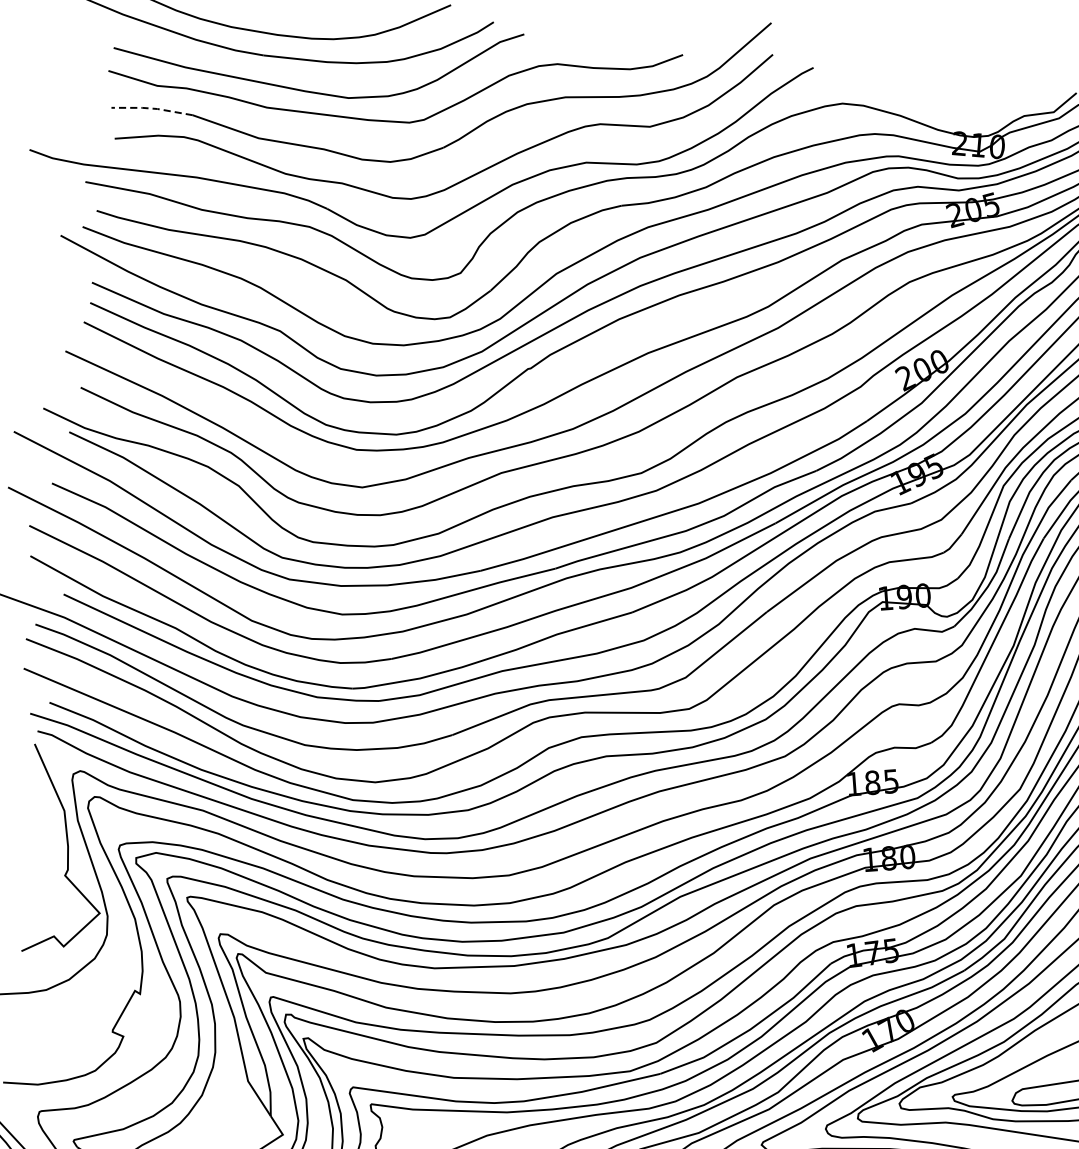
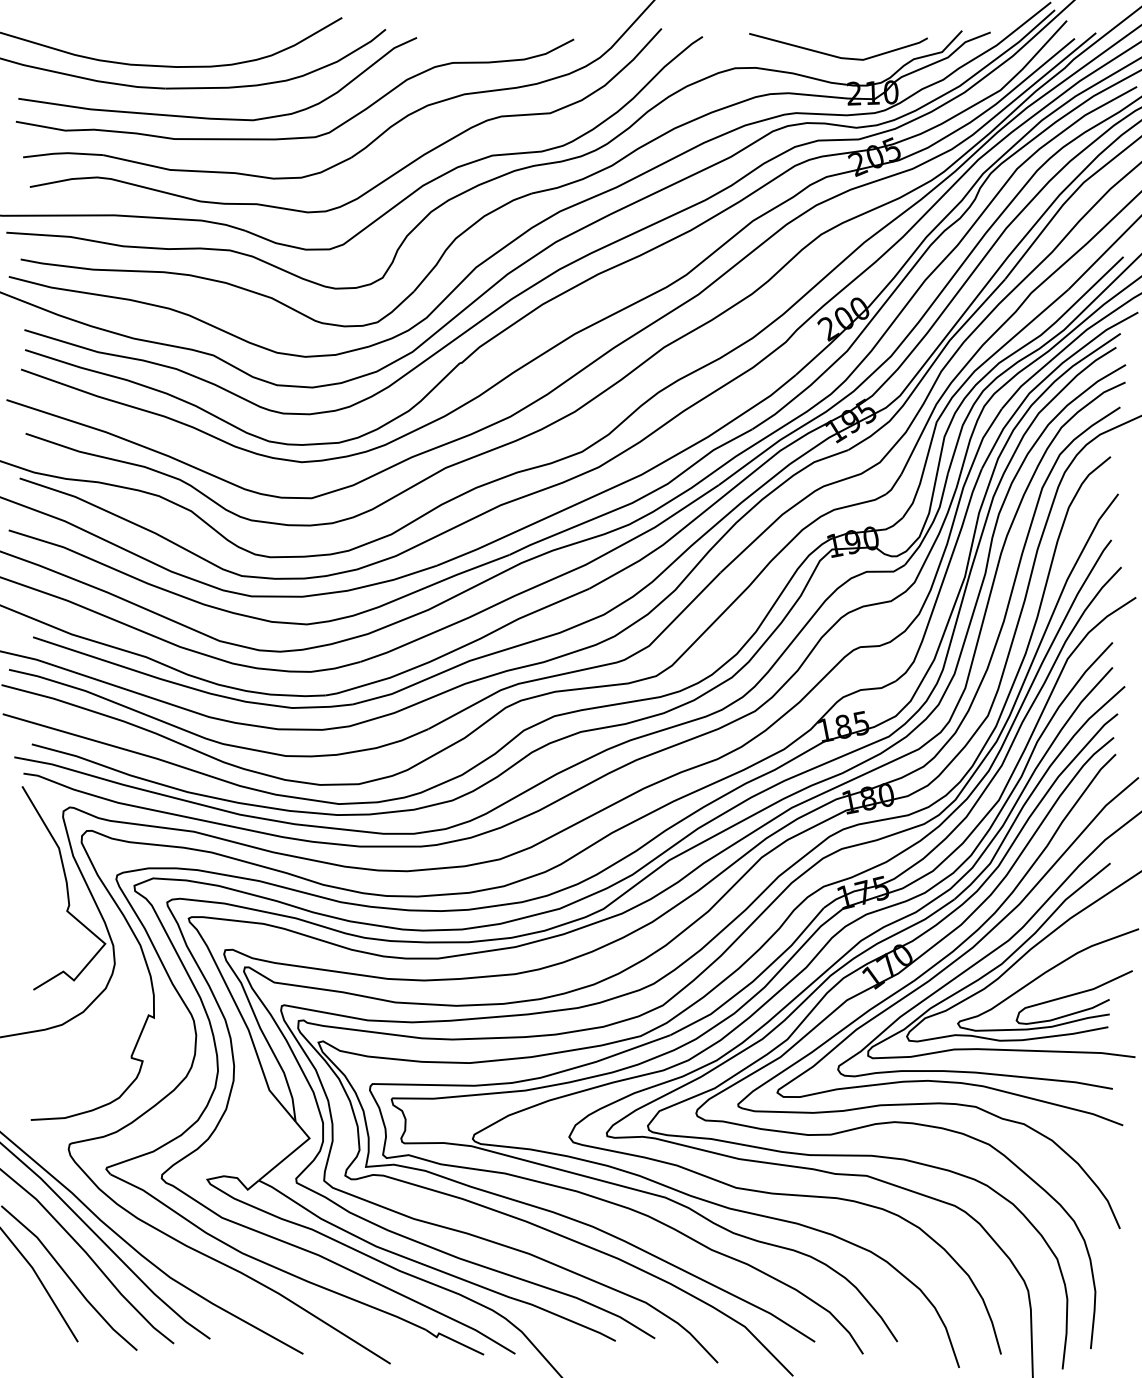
line: (946, 102) -> (836, 55), added
line: (152, 108) -> (63, 153), dashed -> solid

